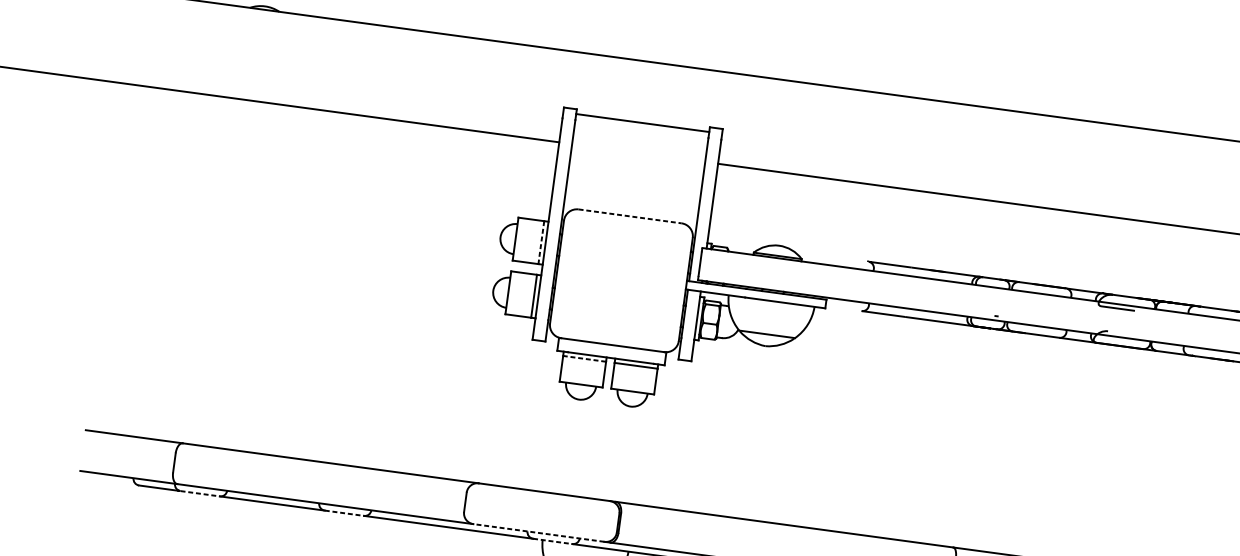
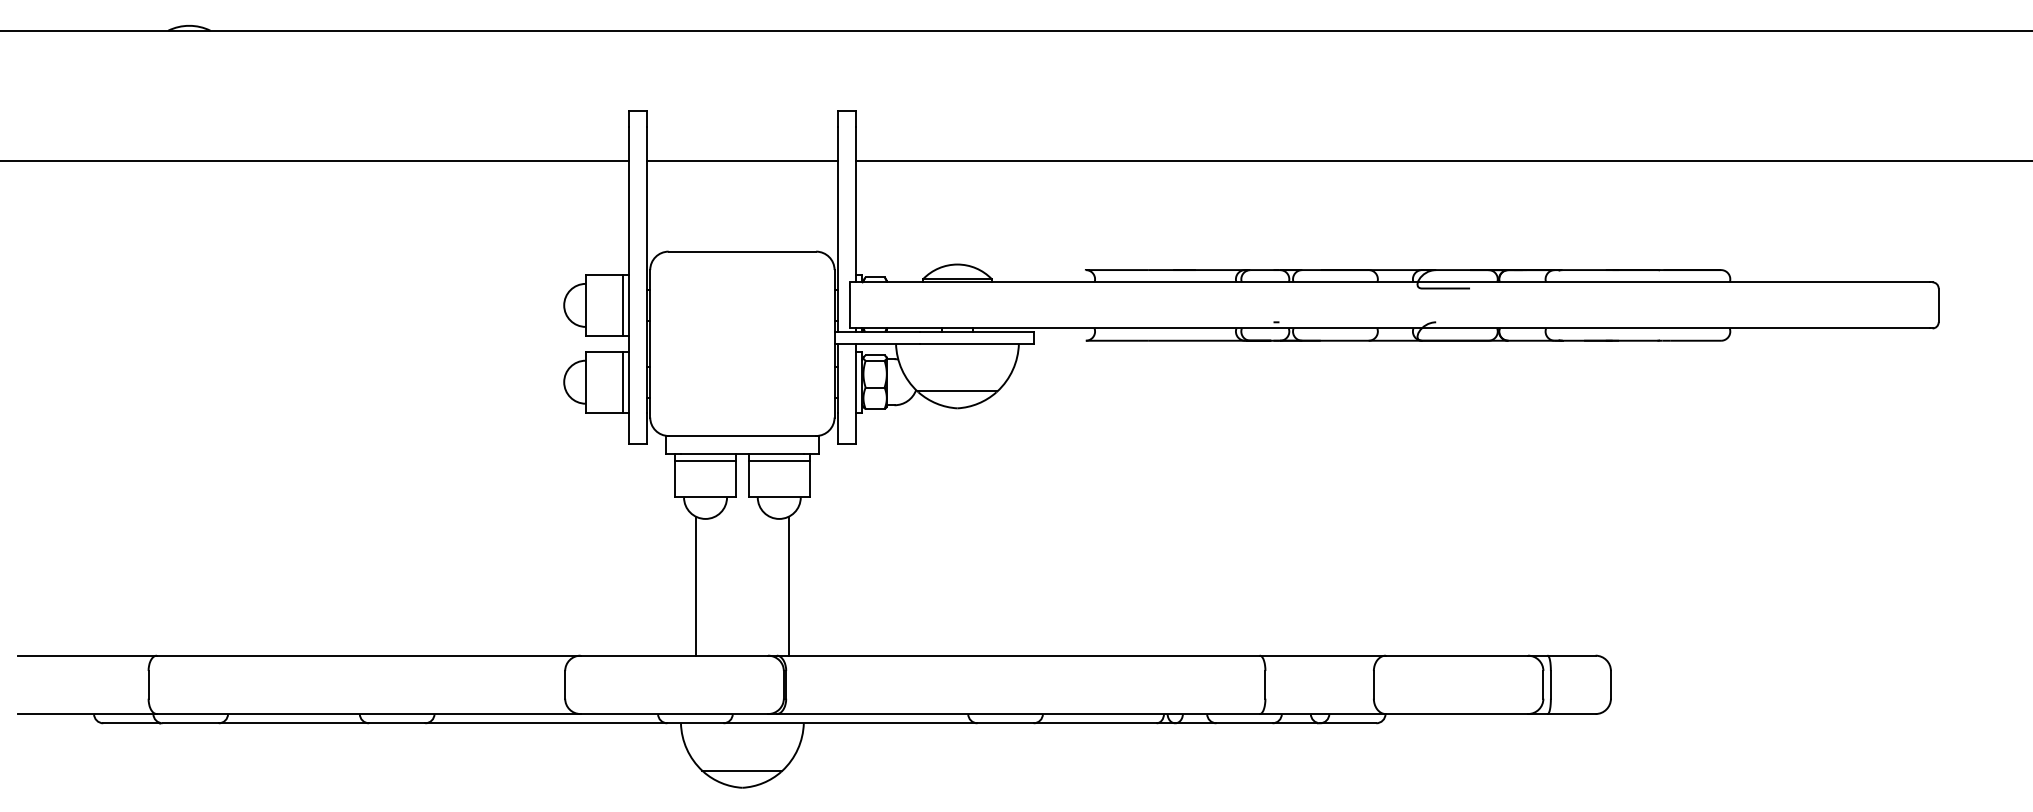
line: (642, 123) -> (742, 161), moved
line: (630, 216) -> (742, 251), dashed -> solid
line: (541, 242) -> (622, 305), dashed -> solid
line: (584, 358) -> (705, 460), dashed -> solid
line: (566, 445) -> (696, 585), added
line: (630, 453) -> (788, 585), added
line: (200, 493) -> (191, 723), dashed -> solid
line: (344, 513) -> (397, 723), dashed -> solid
line: (538, 533) -> (674, 714), dashed -> solid
line: (552, 541) -> (695, 723), dashed -> solid

